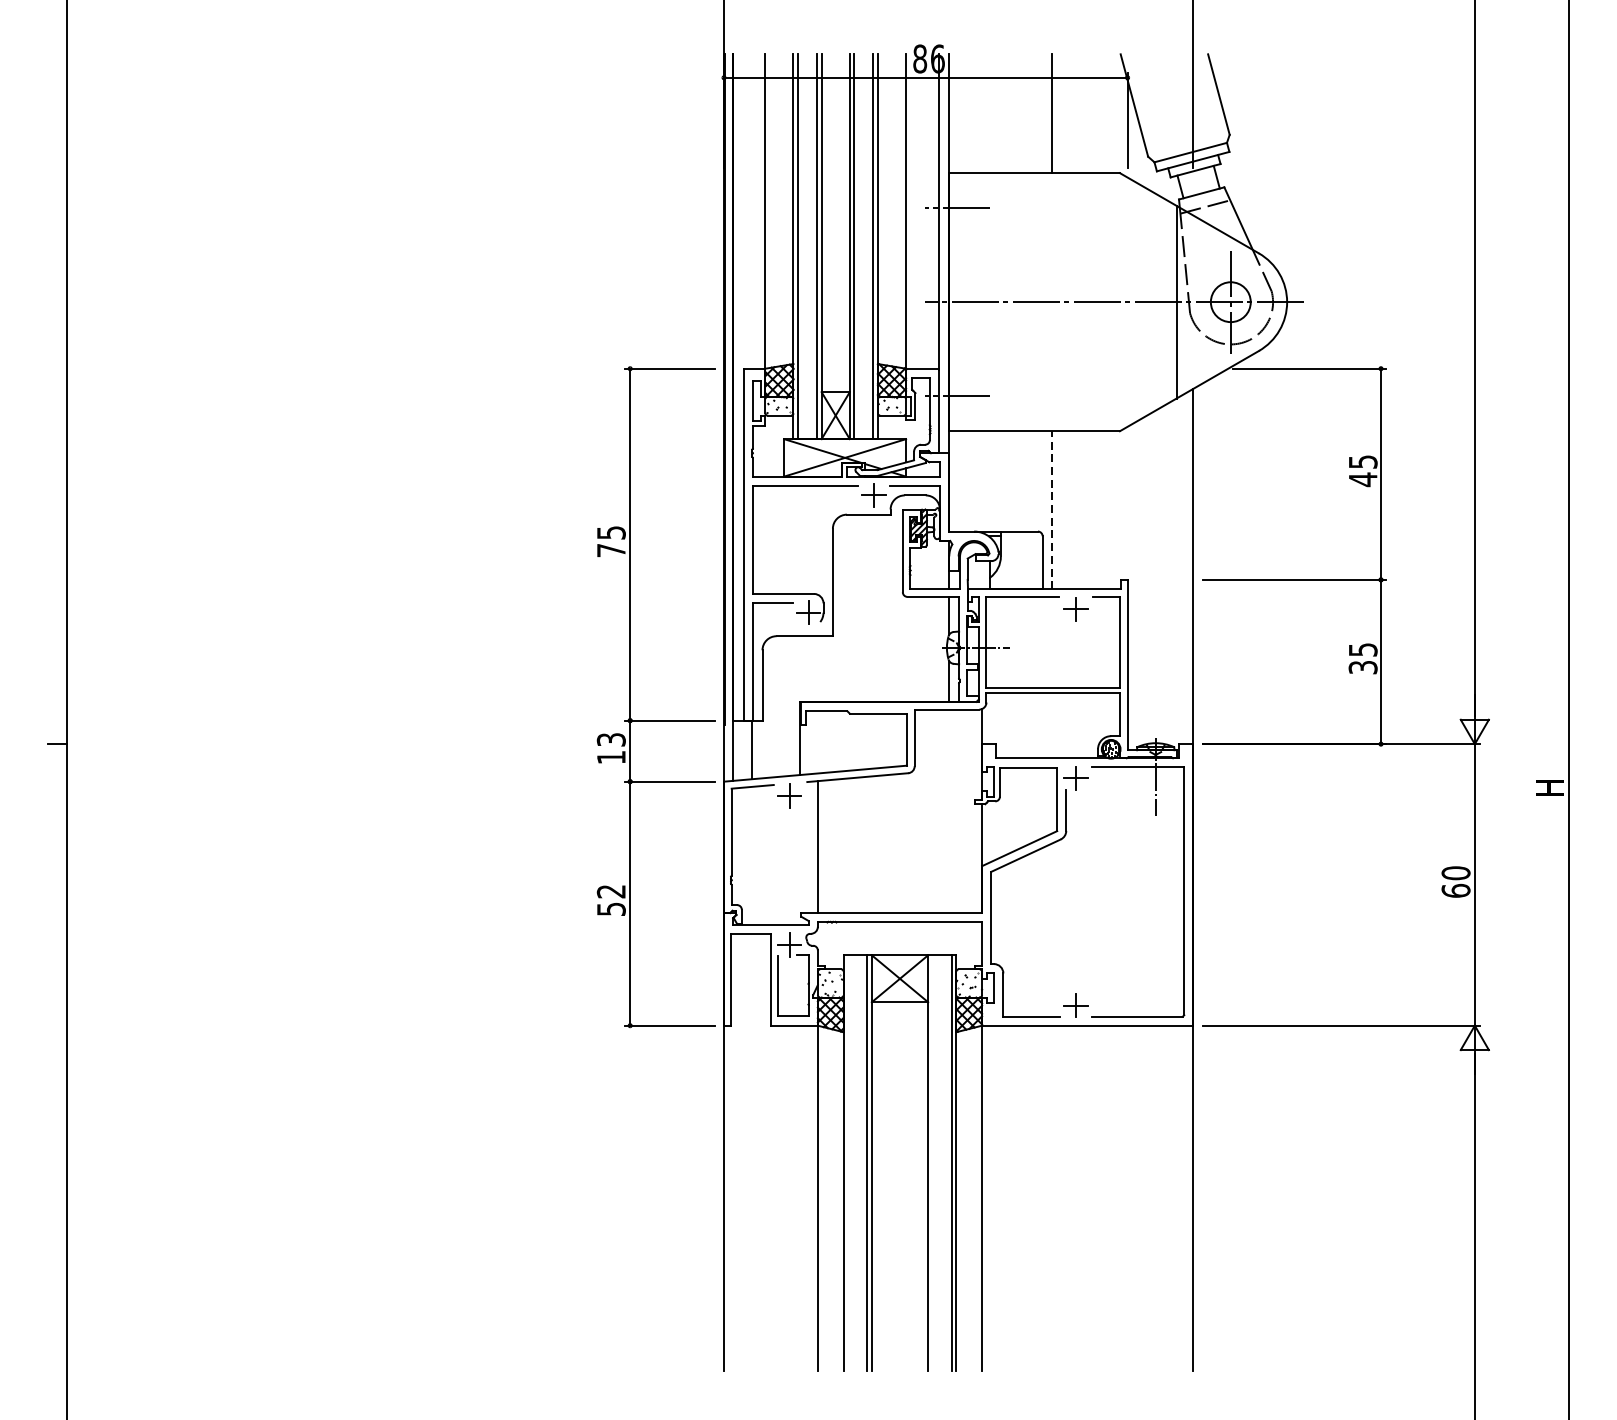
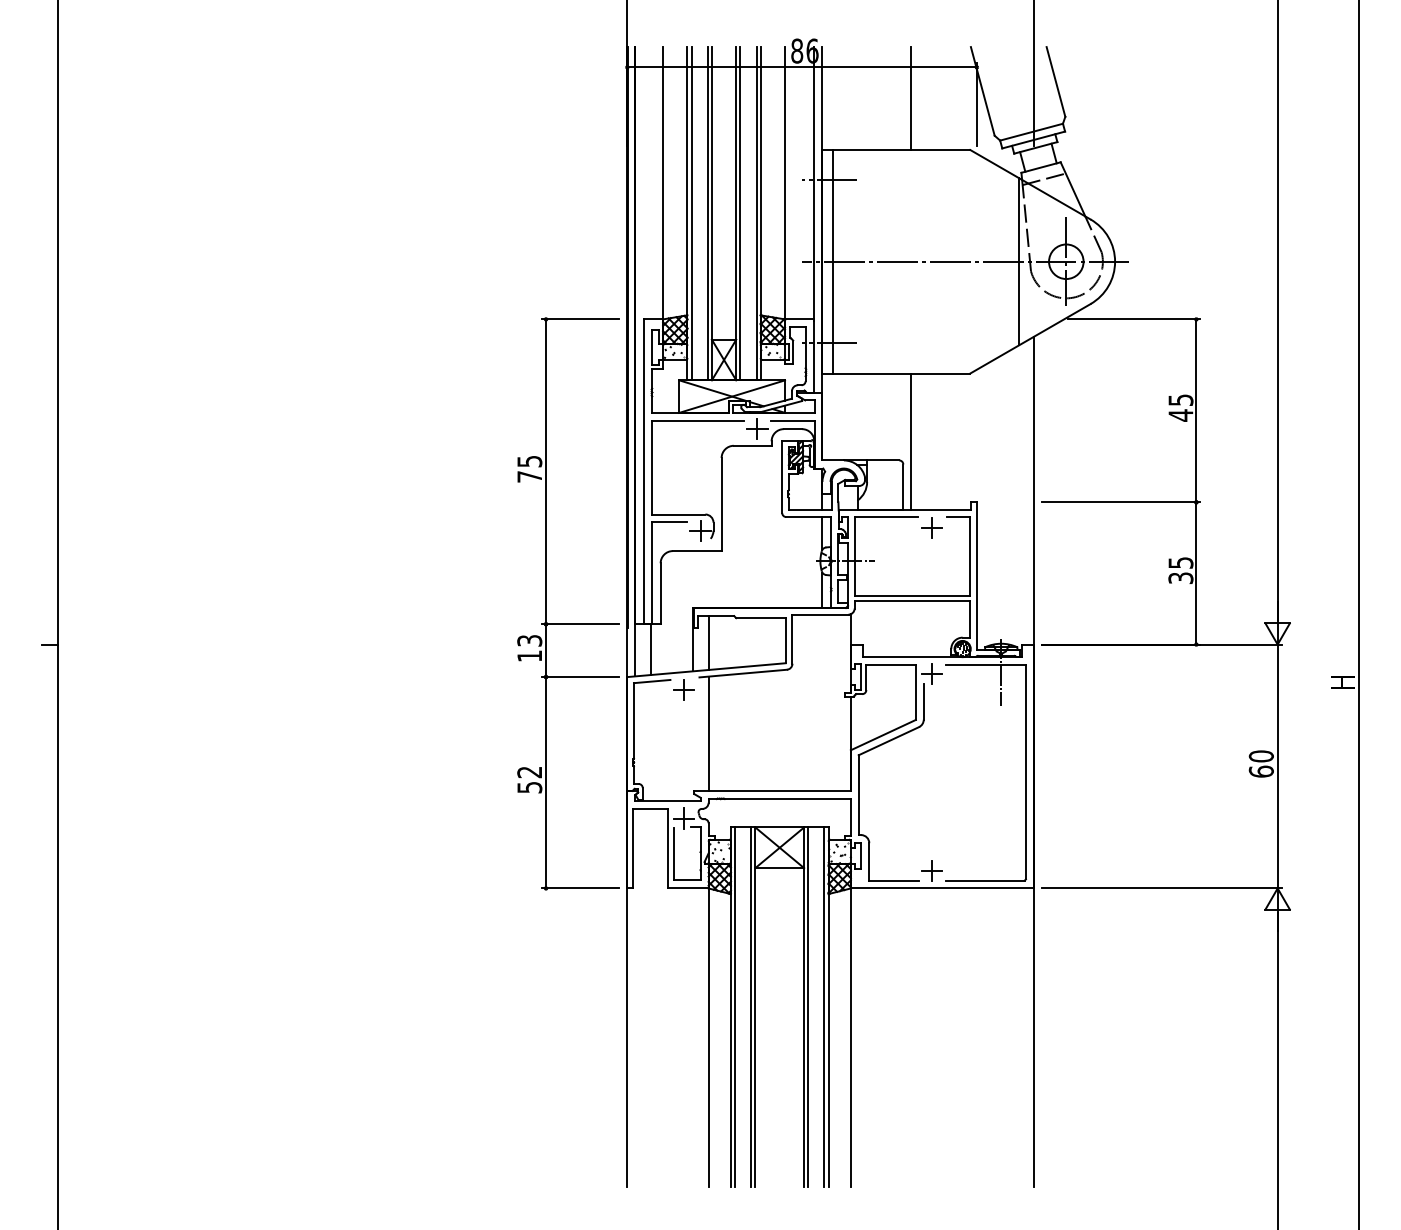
line: (960, 301) -> (832, 261), added
line: (1052, 509) -> (911, 441), dashed -> solid
line: (817, 741) -> (708, 642), added
line: (848, 1163) -> (735, 1007), added
line: (933, 1163) -> (808, 1007), added

